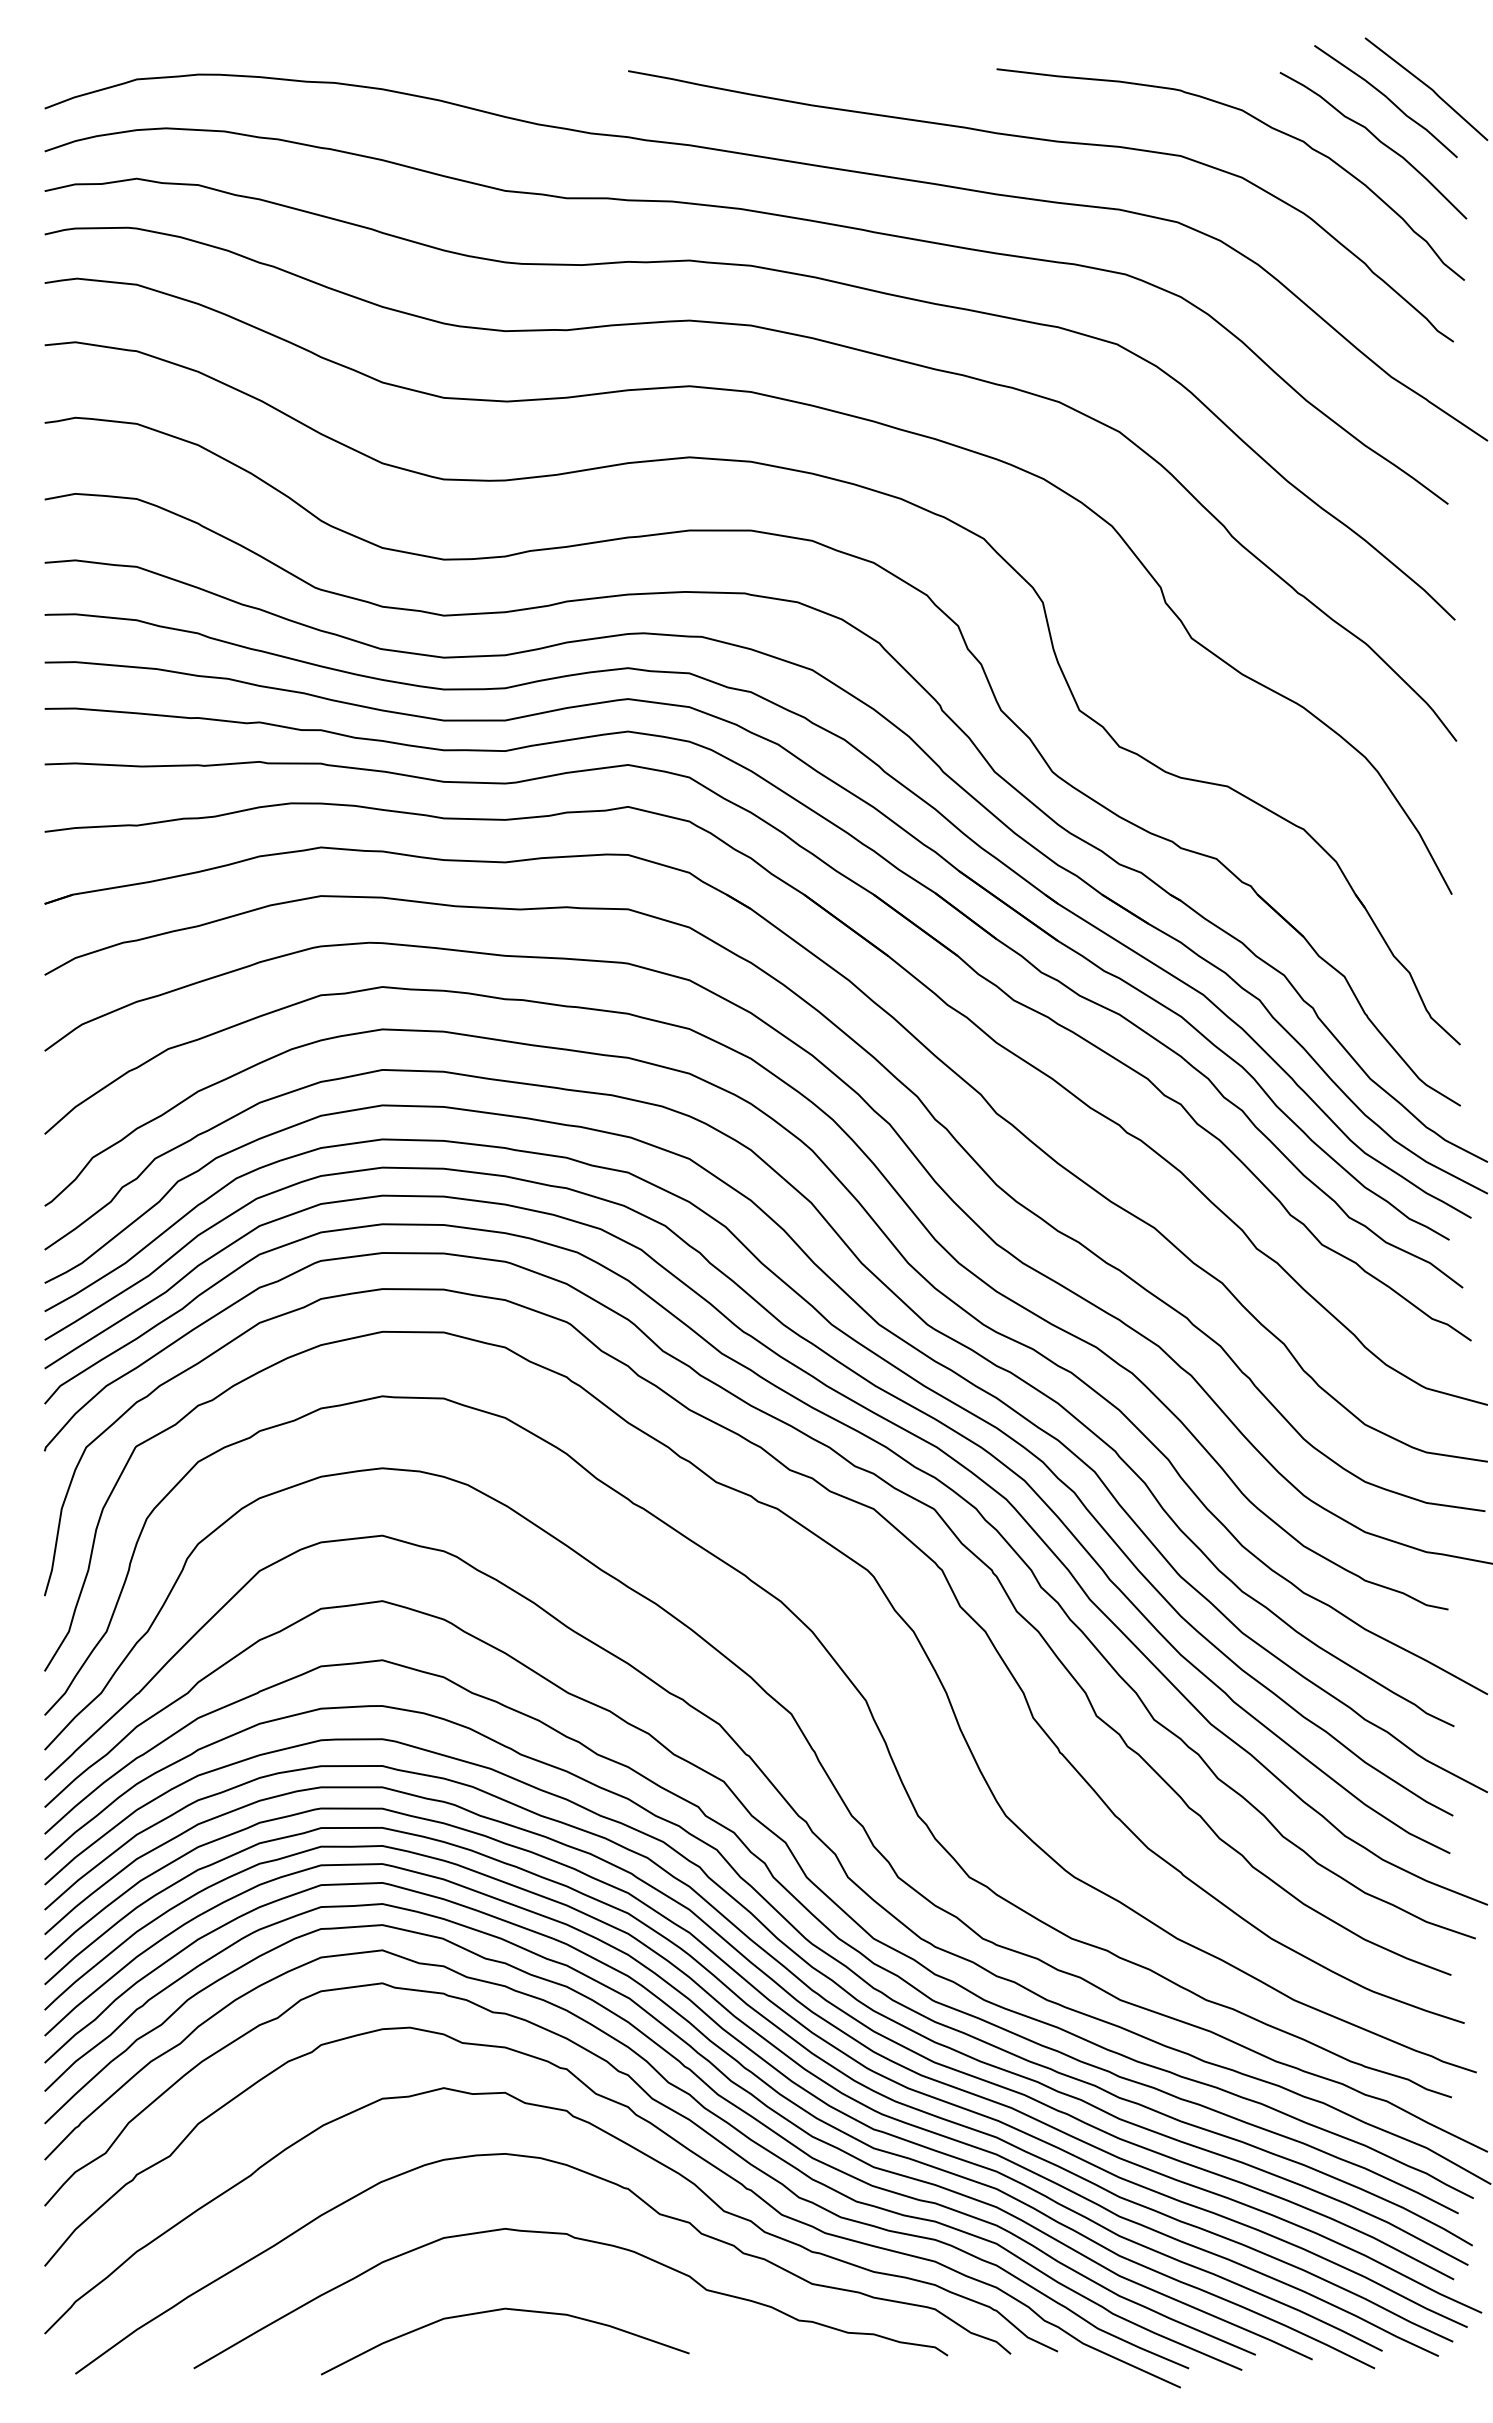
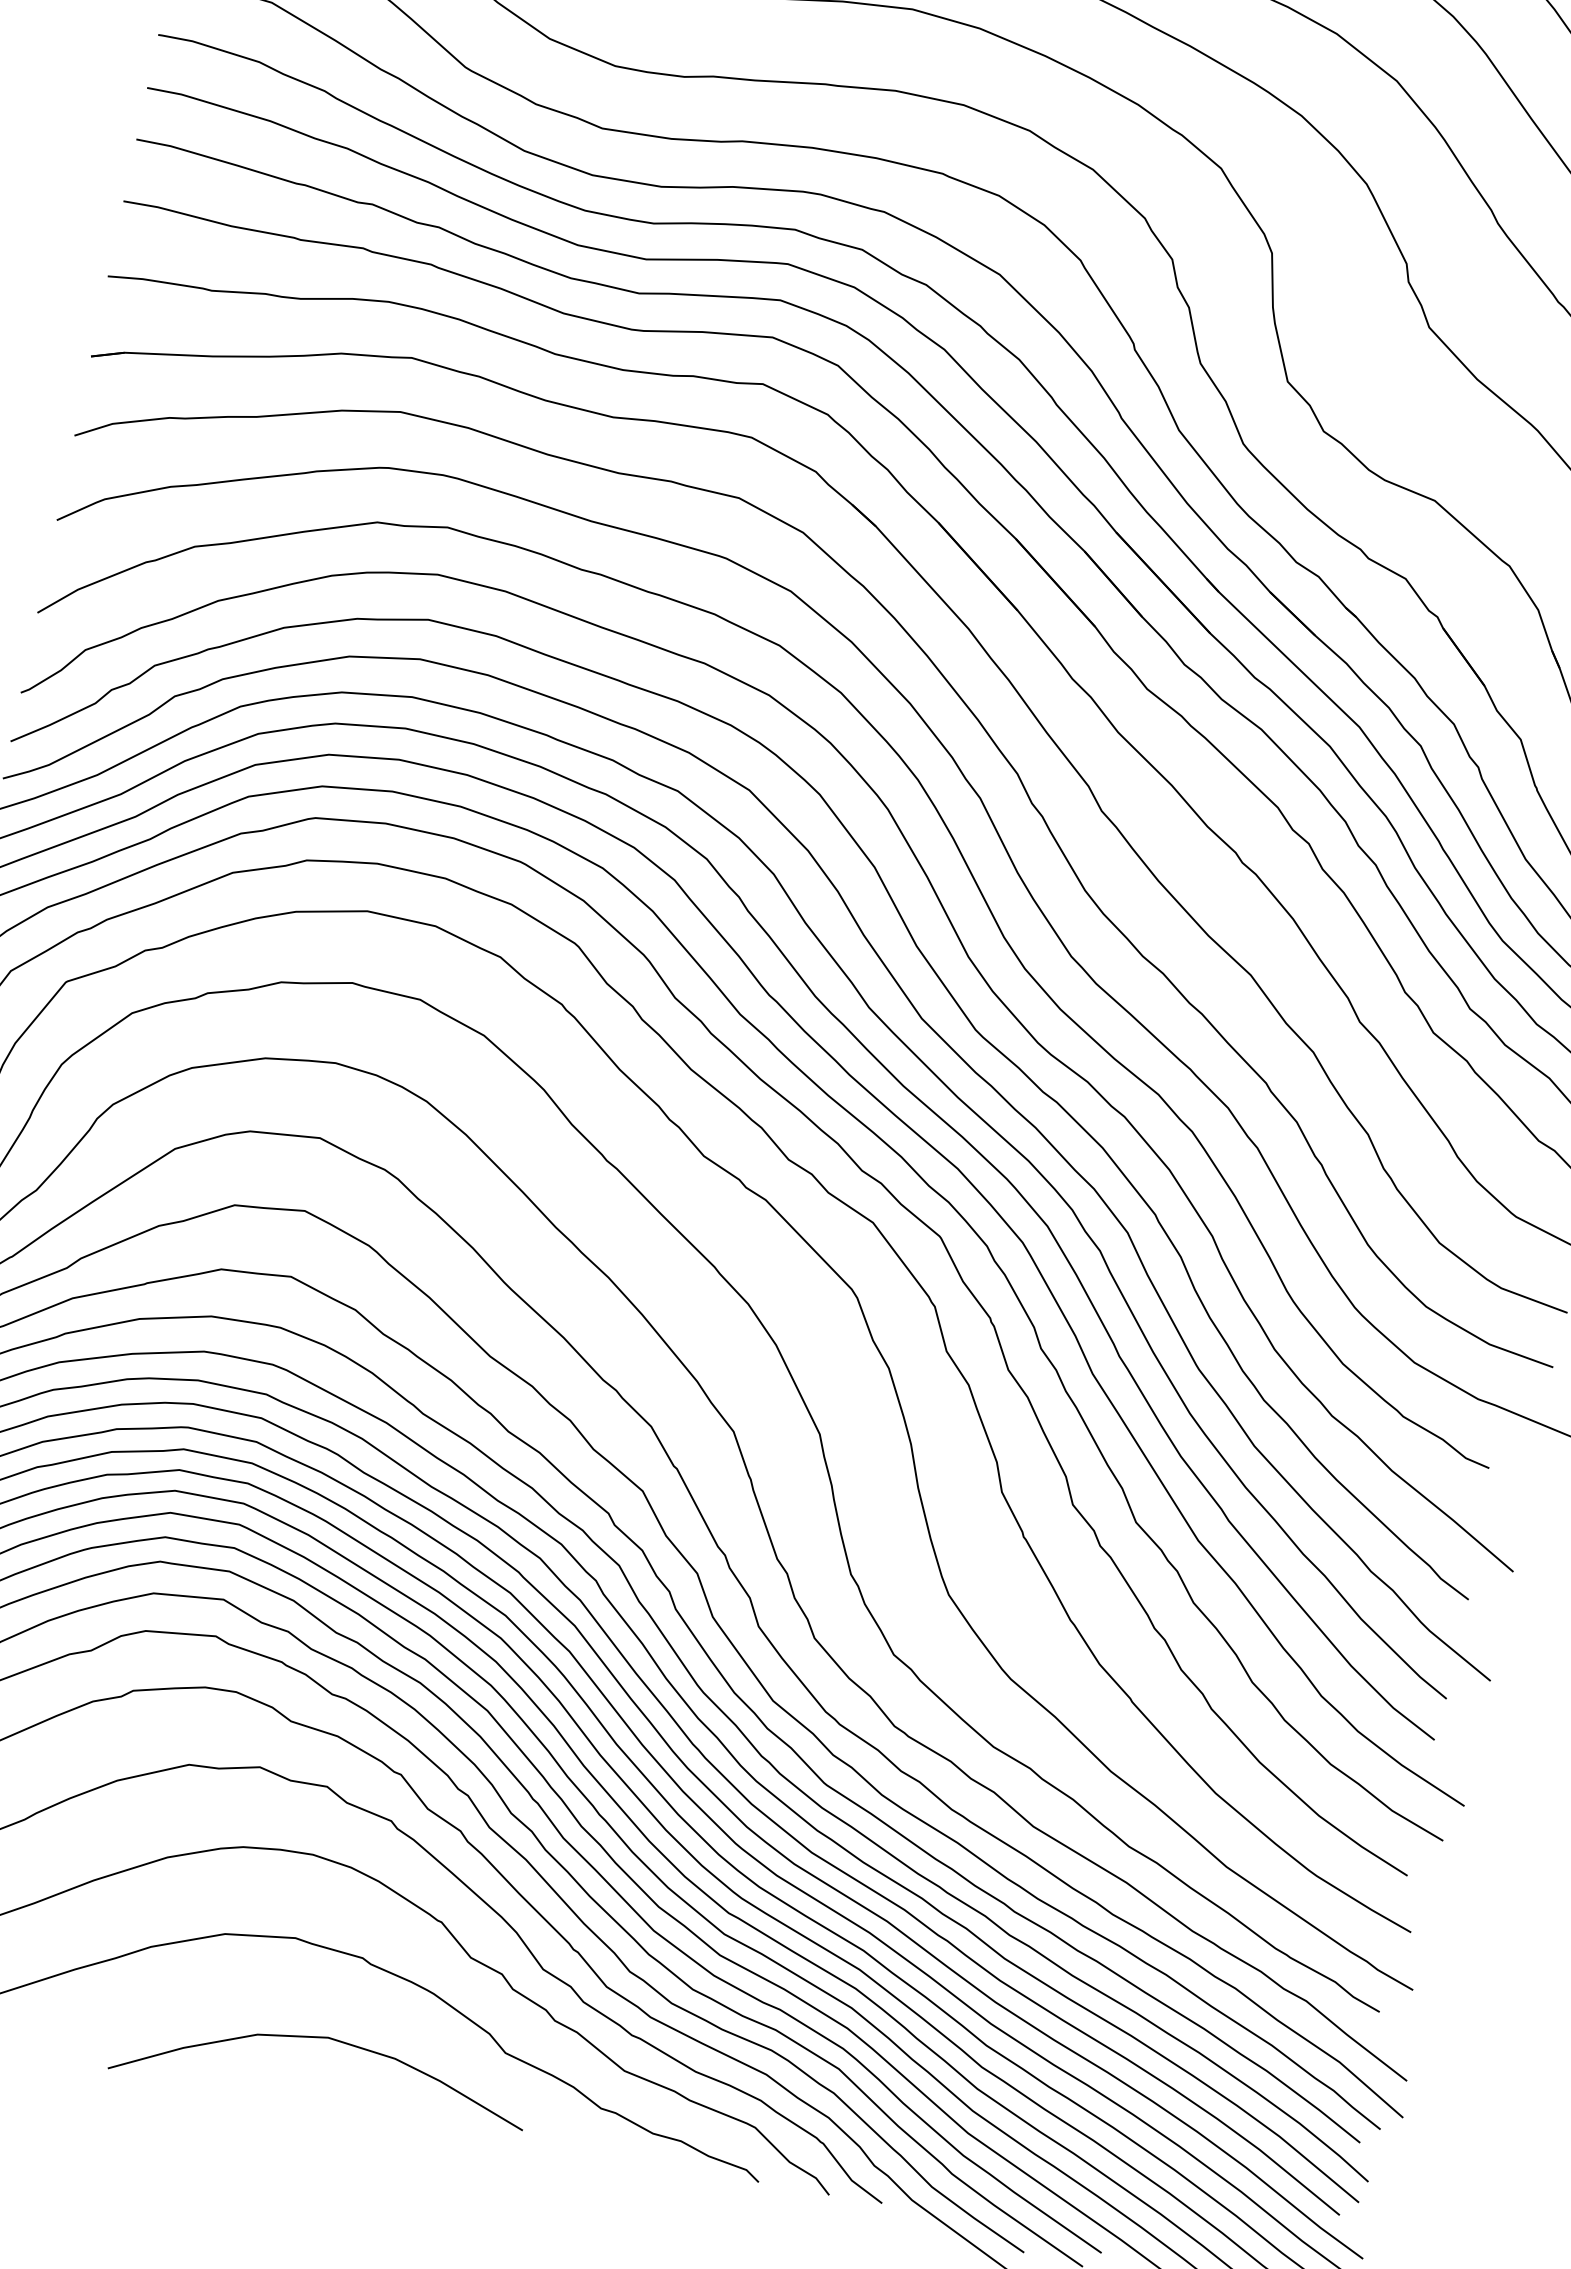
curve: (501, 2310) -> (323, 2038), moved

